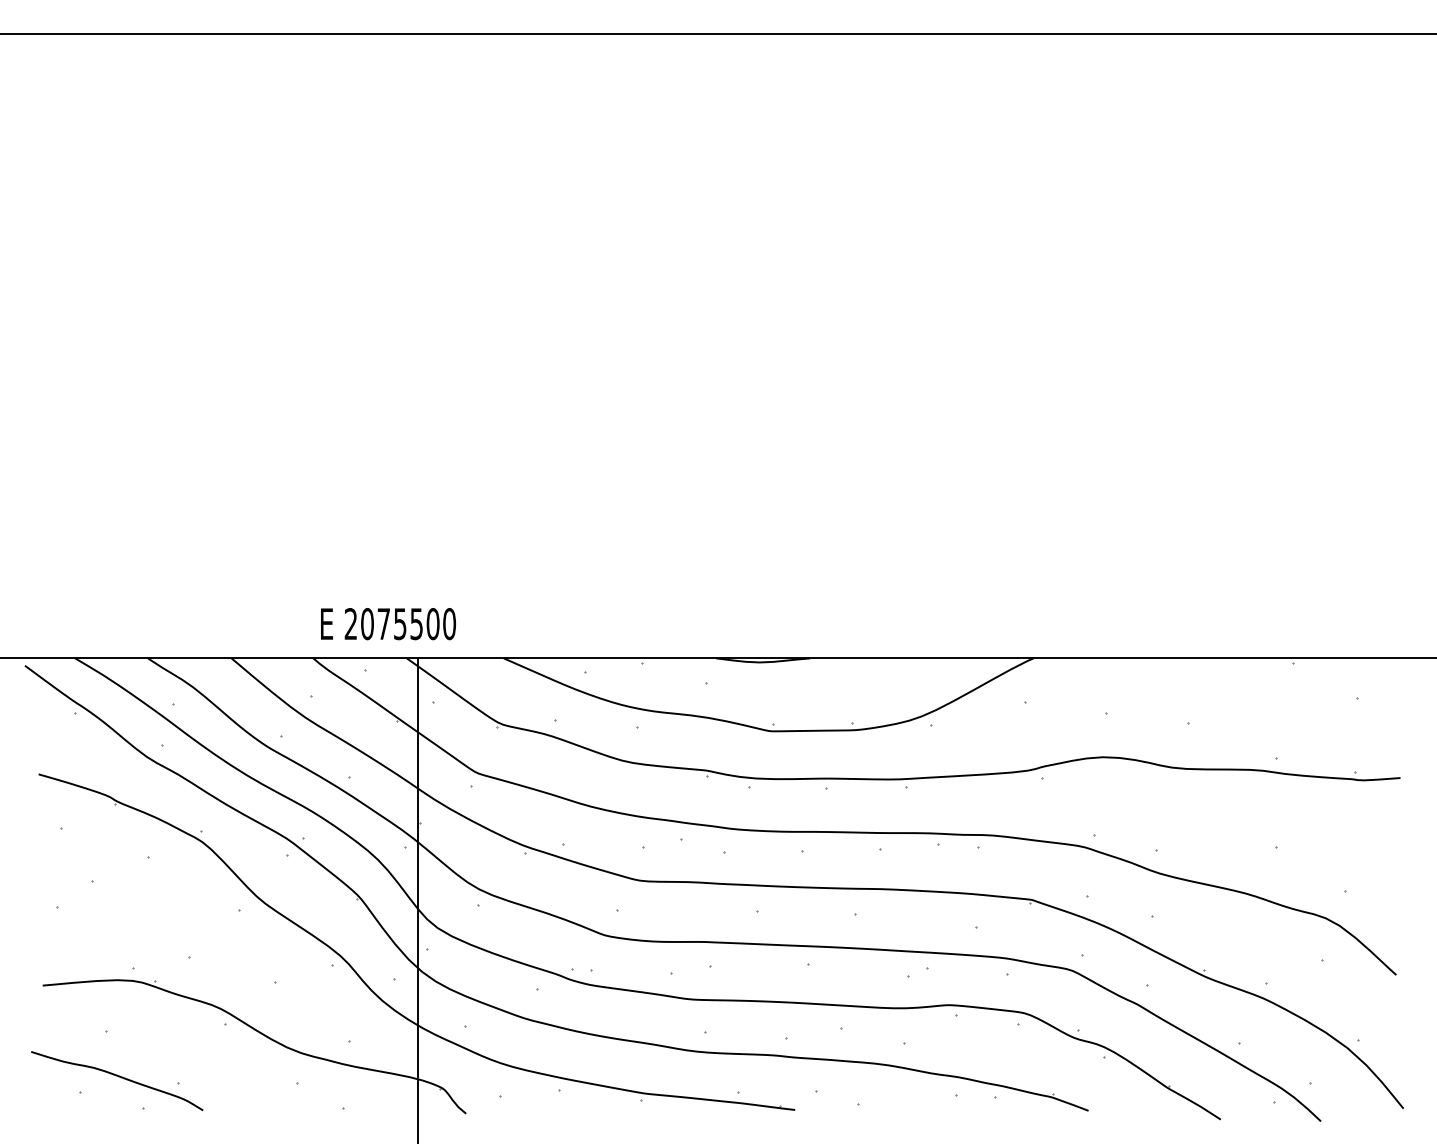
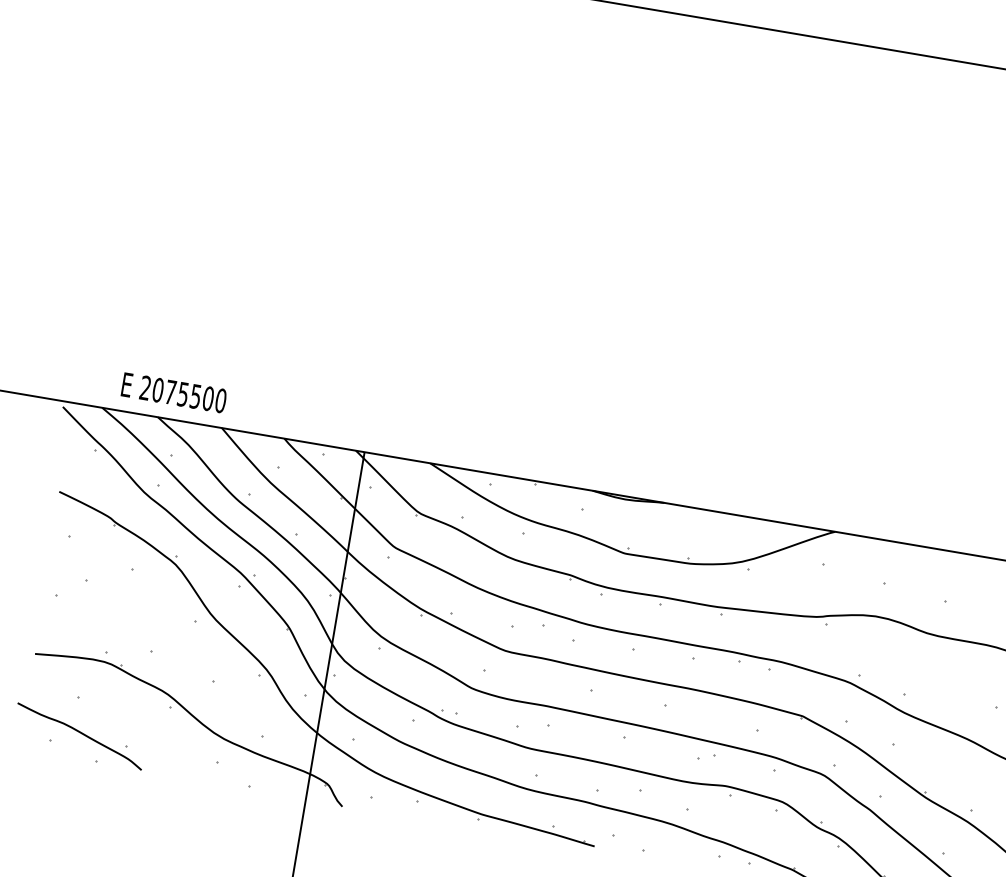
text: (388, 624) -> (174, 393), moved

